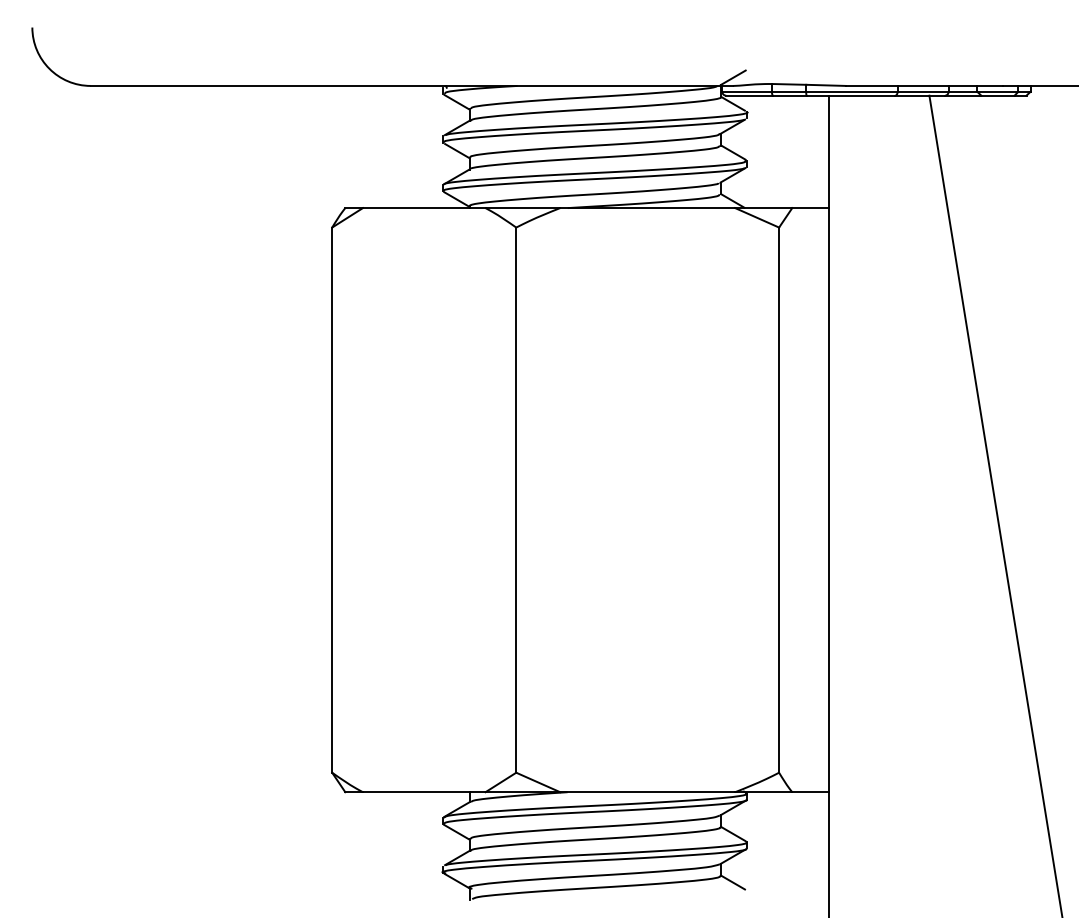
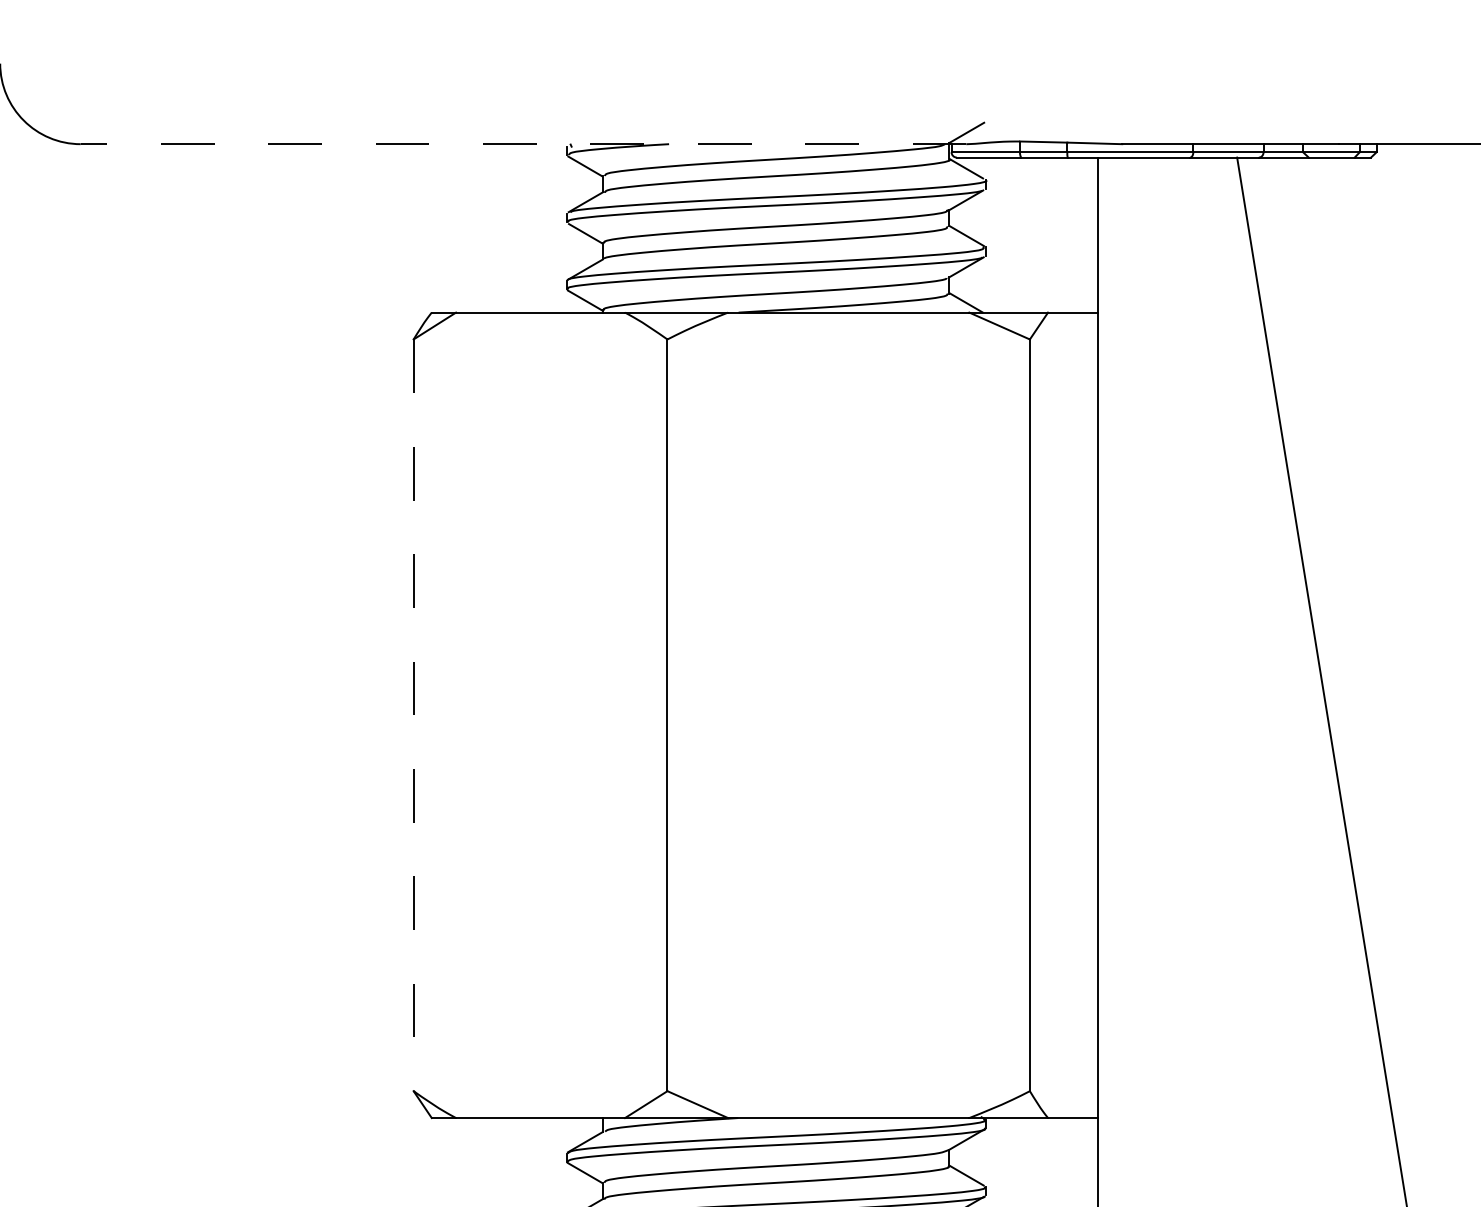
line: (411, 85) -> (523, 143), solid -> dashed
line: (332, 500) -> (414, 715), solid -> dashed

